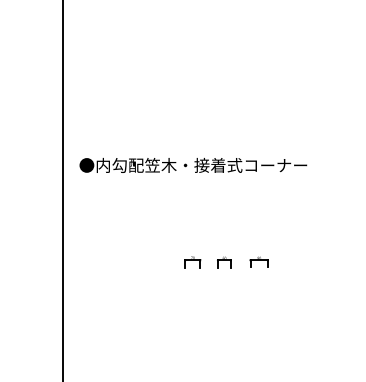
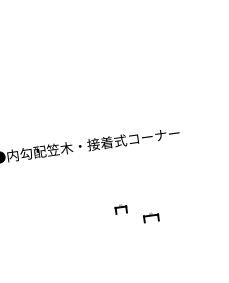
part: (192, 262) -> (96, 224), removed
part: (224, 262) -> (121, 209), moved

